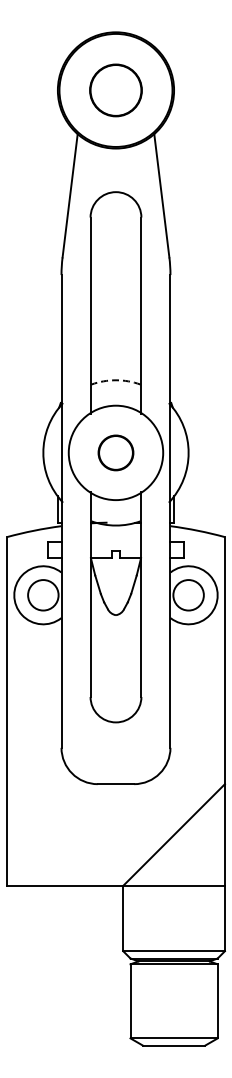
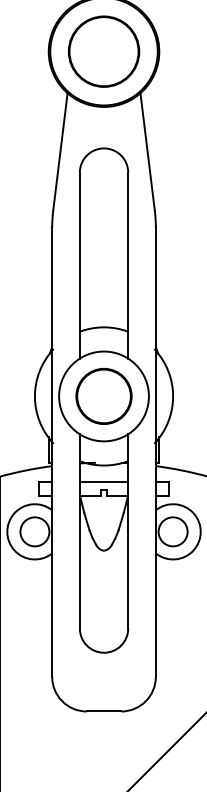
circle: (115, 90) -> (103, 51), size x1.43
arc: (115, 380) -> (103, 327), dashed -> solid
circle: (115, 452) -> (103, 396), size x1.67
line: (115, 542) -> (103, 481), added

